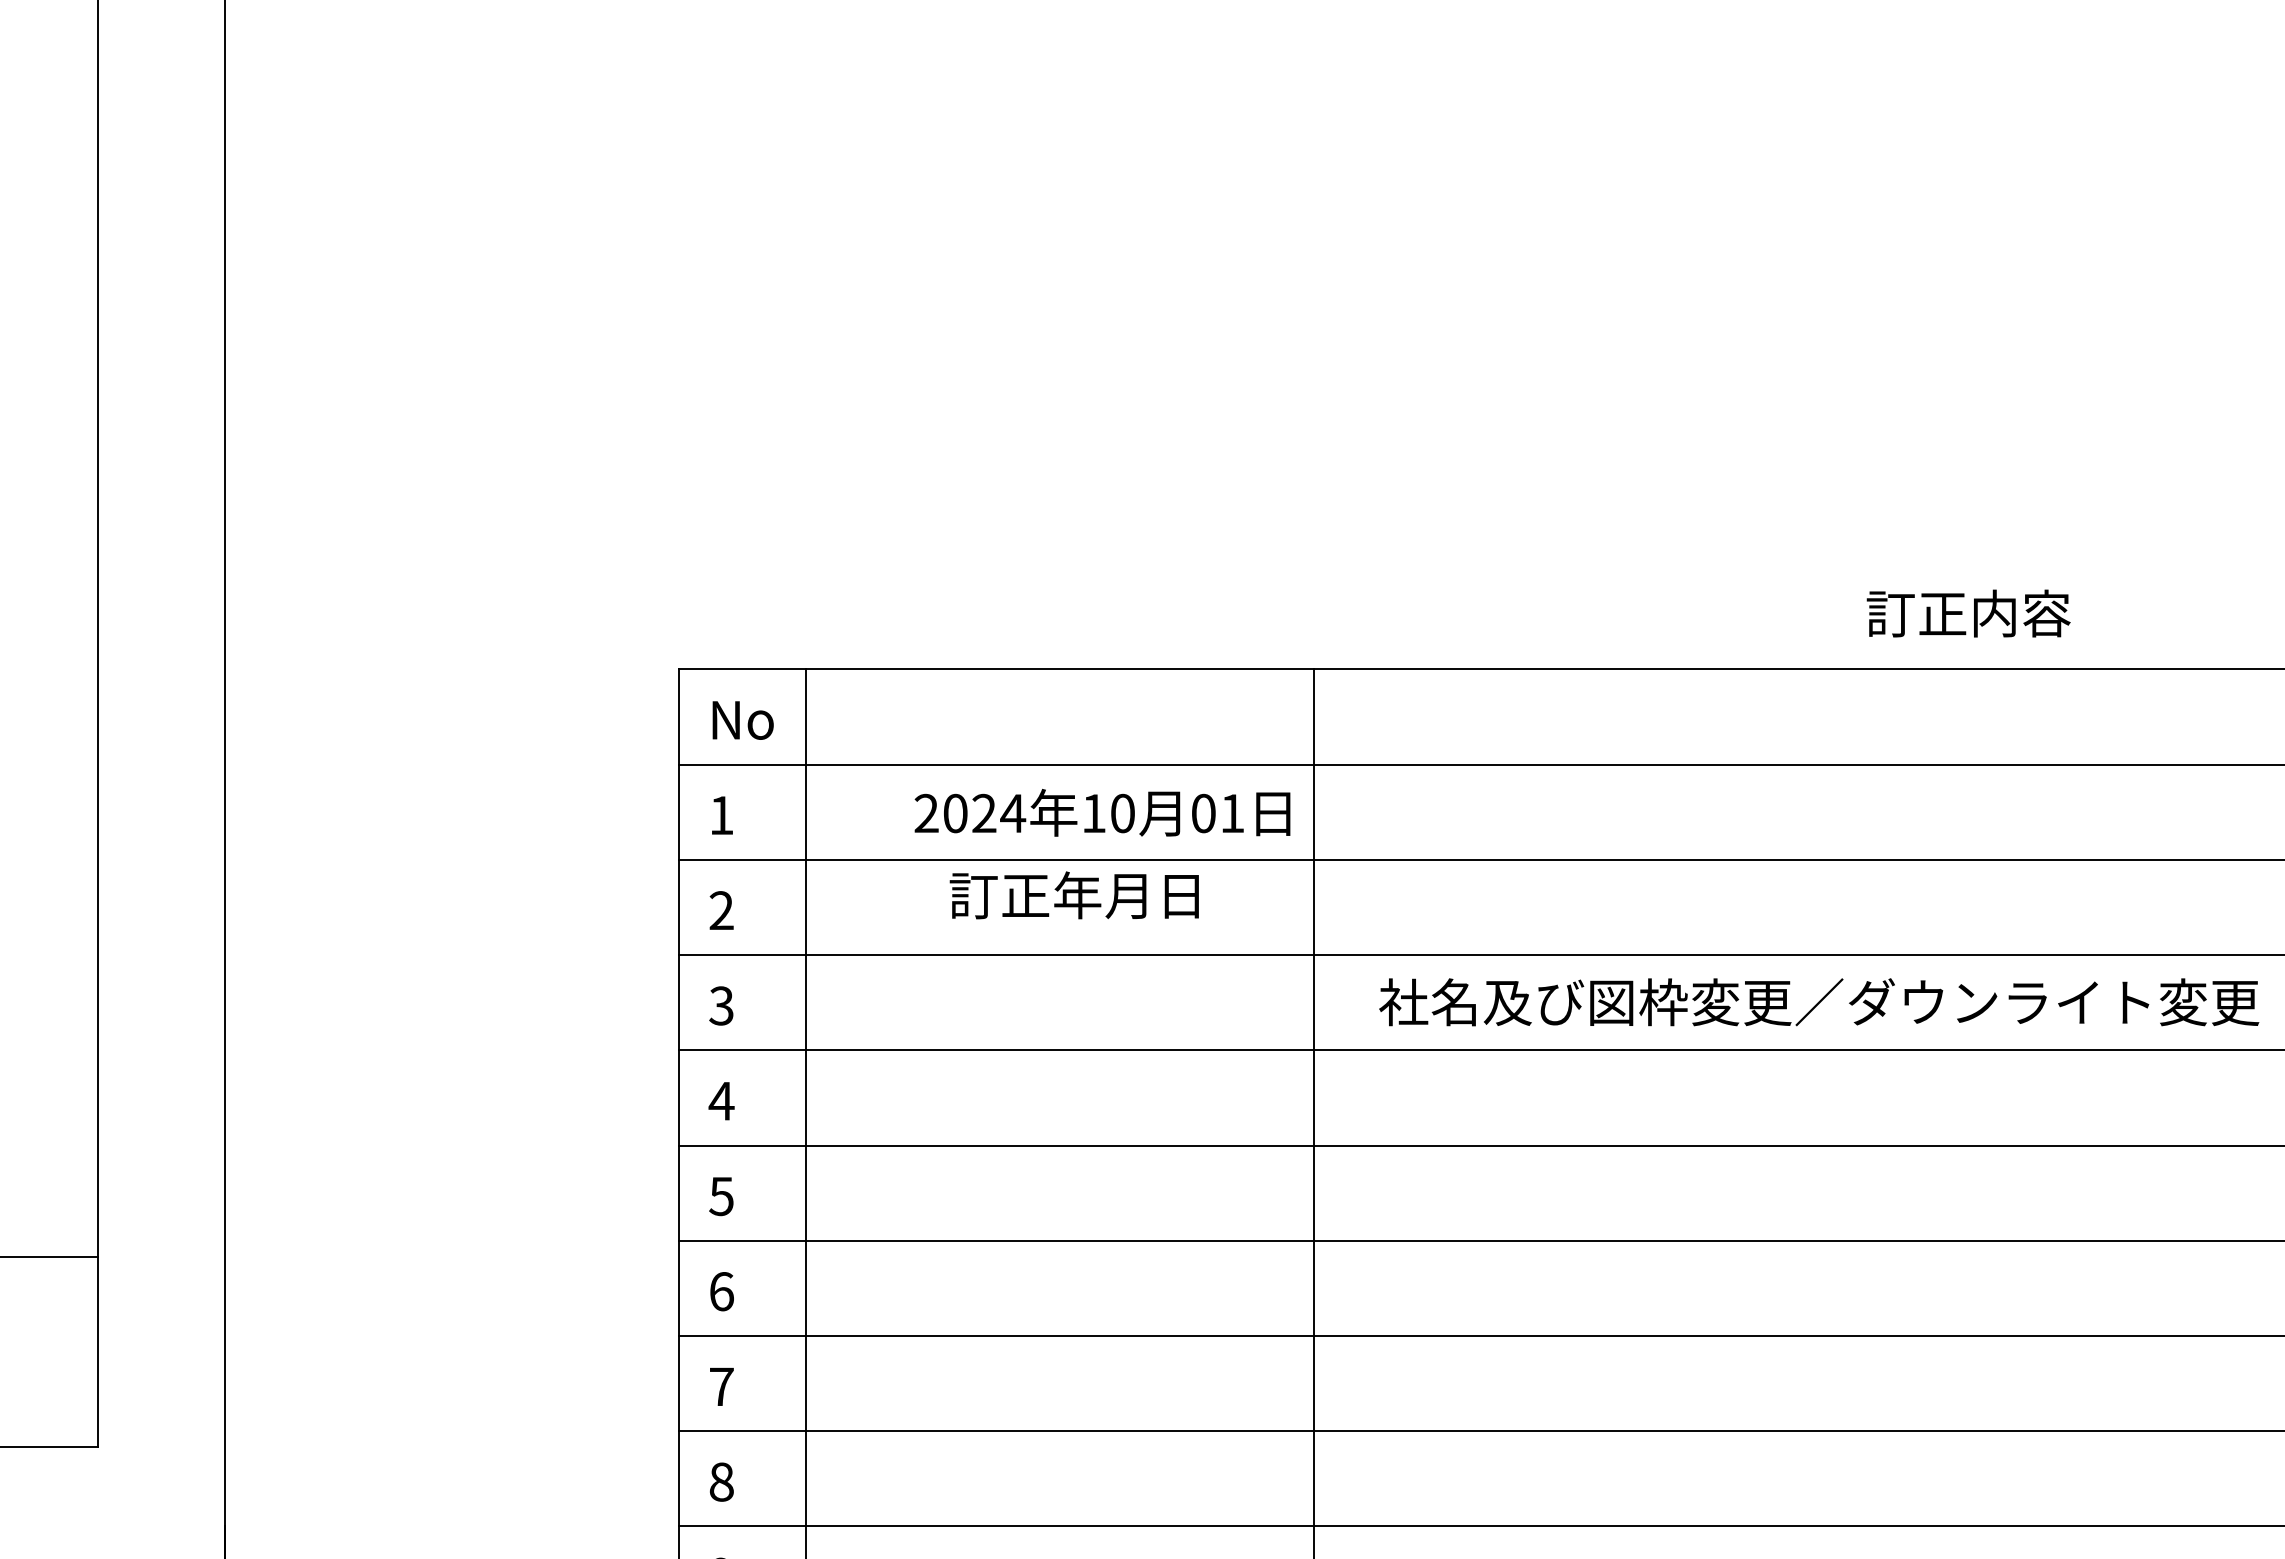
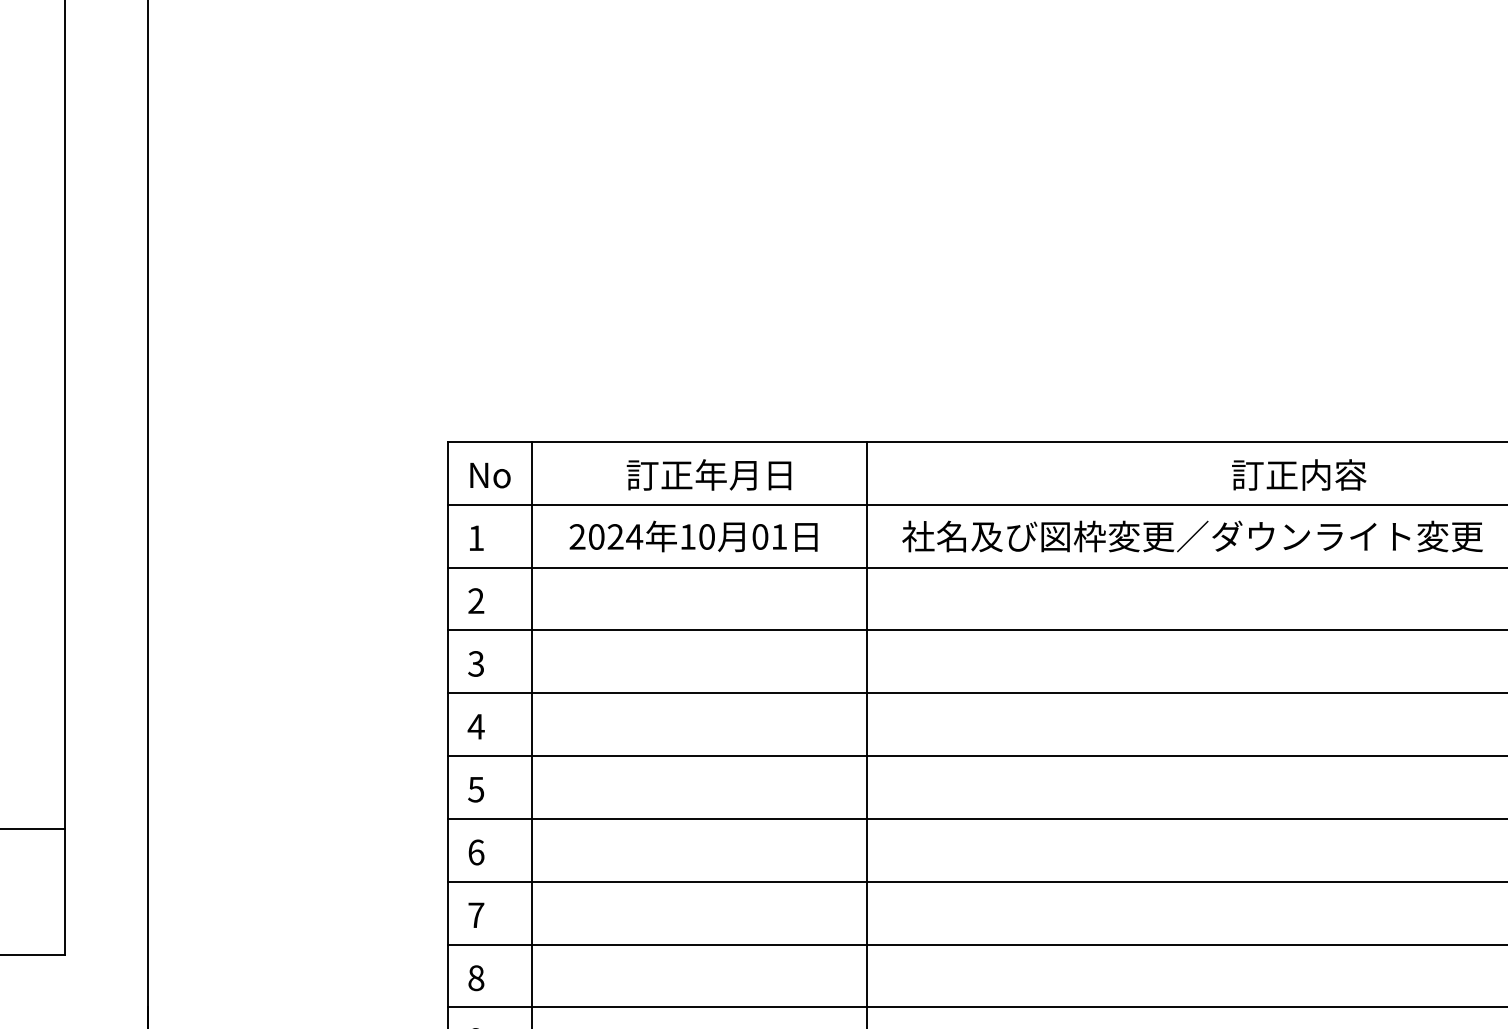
text: (1969, 612) -> (1299, 474), moved
text: (1102, 812) -> (693, 536), moved
text: (1073, 894) -> (708, 474), moved
text: (1819, 1002) -> (1192, 536), moved

